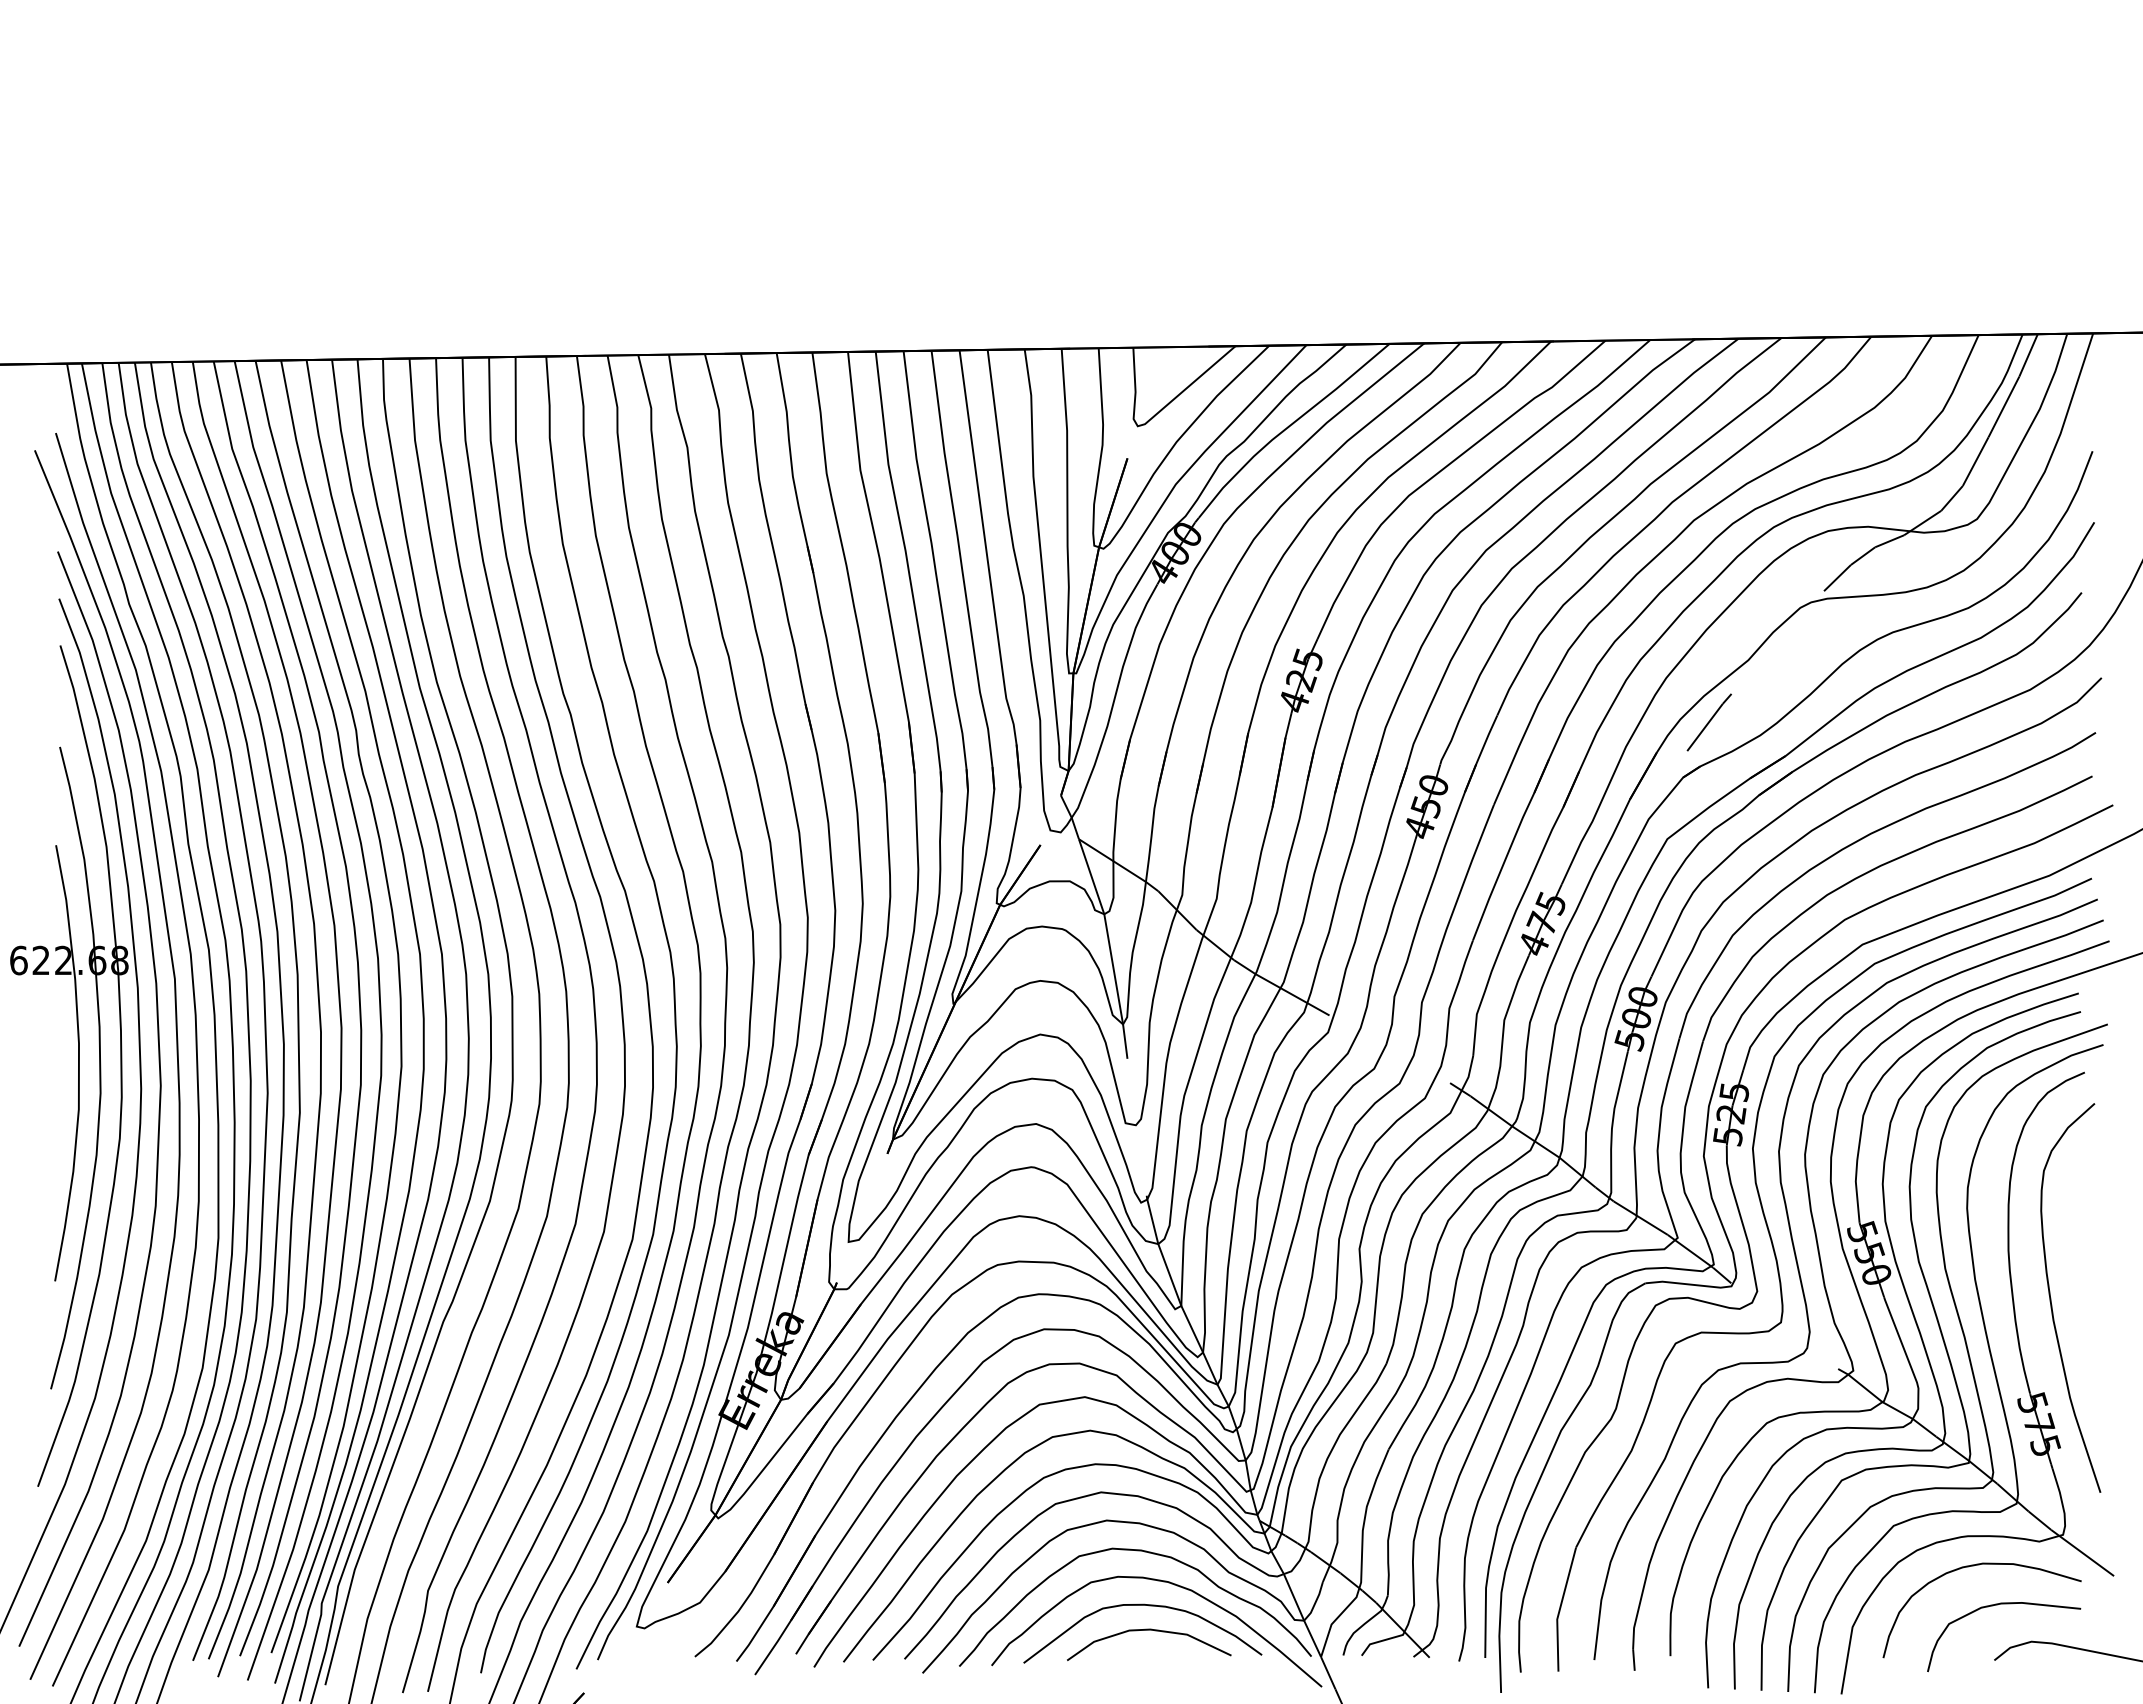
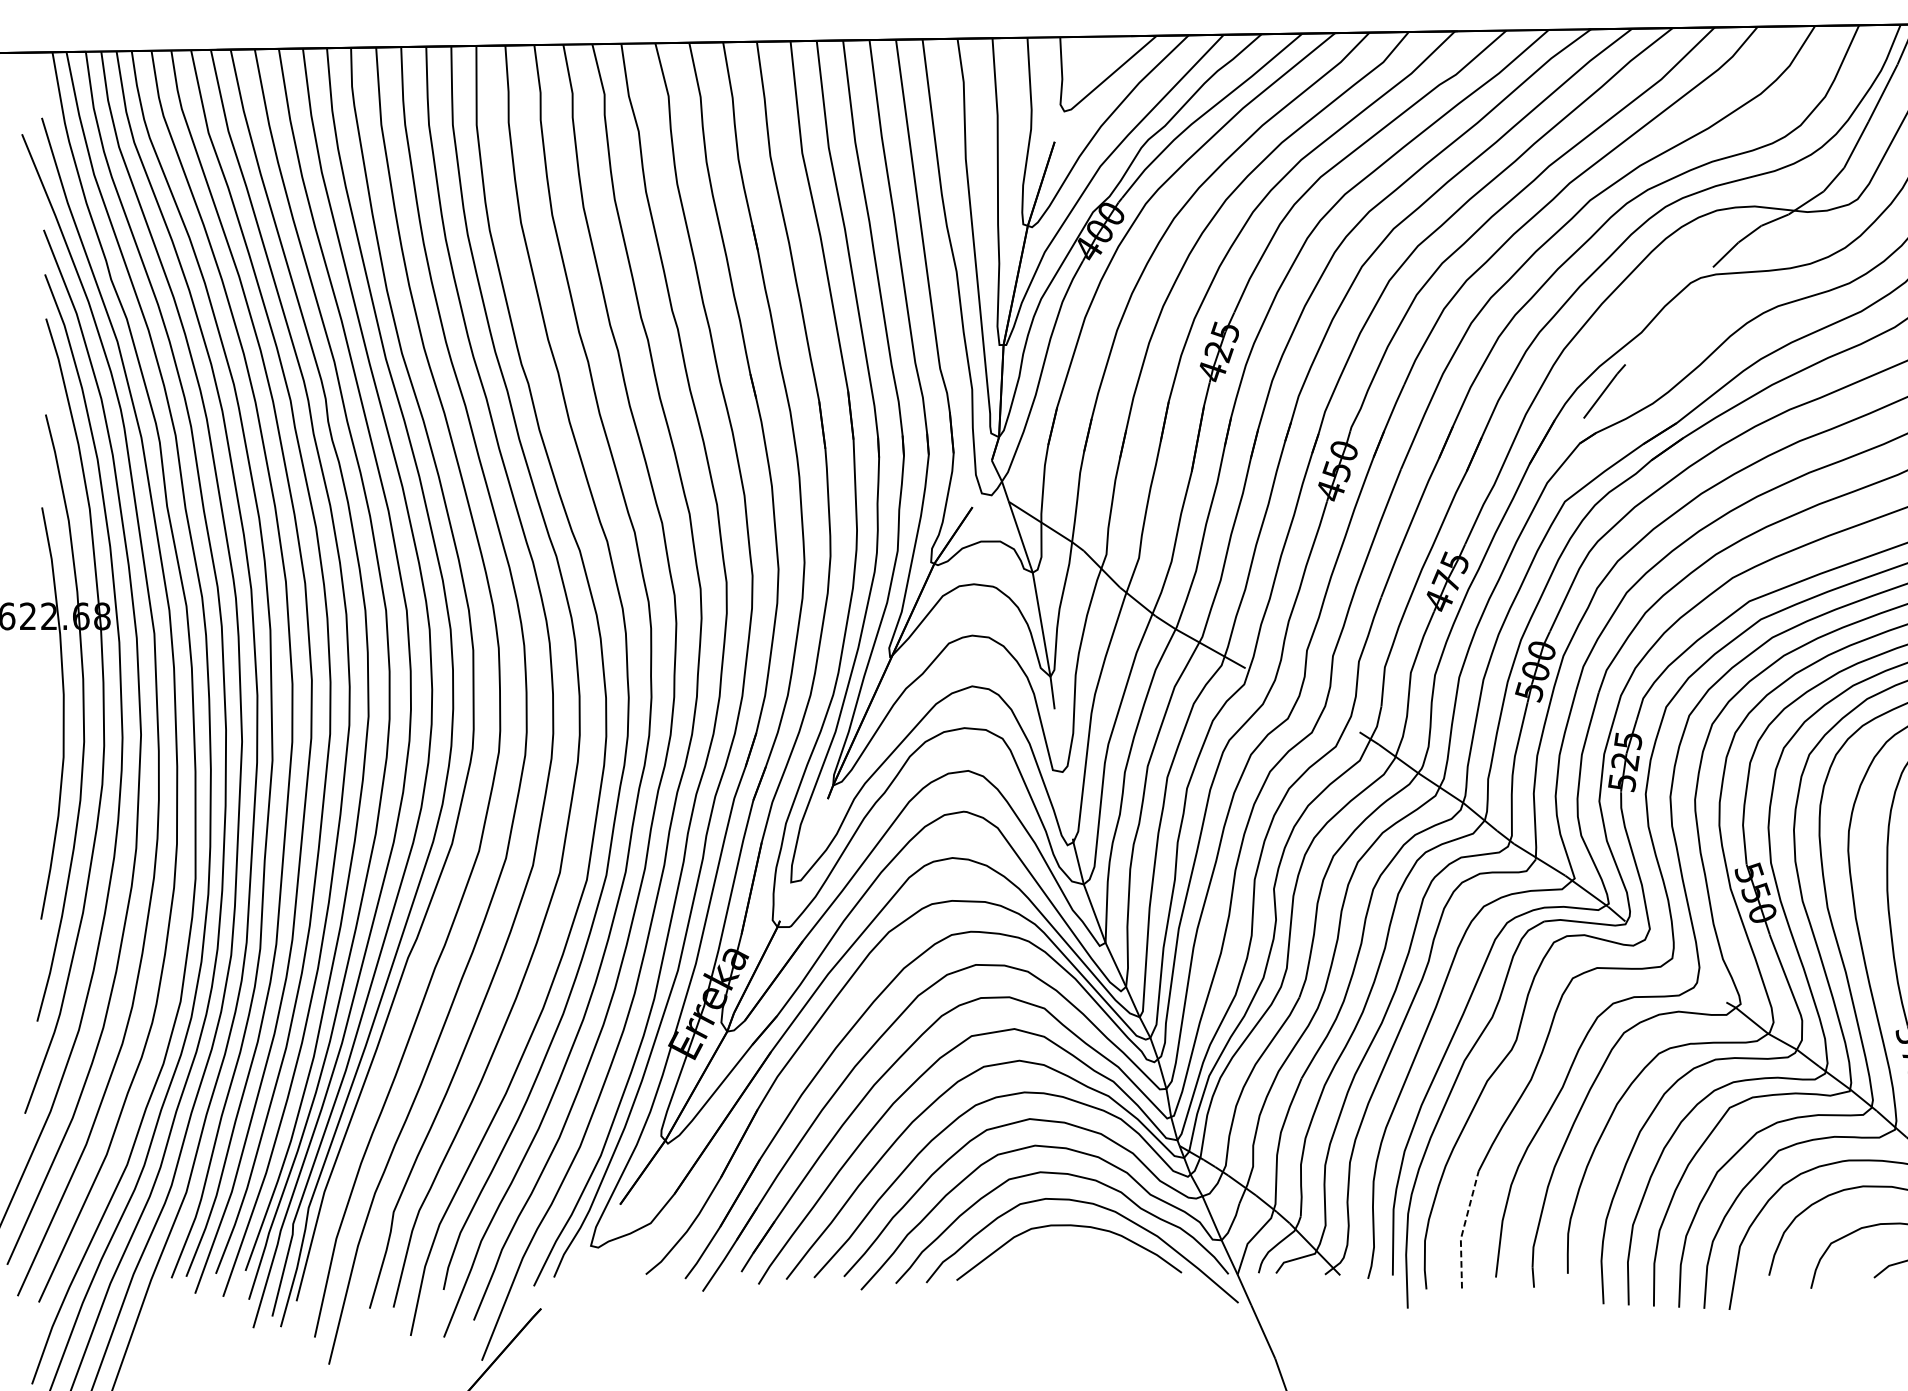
line: (1560, 1608) -> (1463, 1228), solid -> dashed
curve: (1149, 1630) -> (1075, 1249), removed

